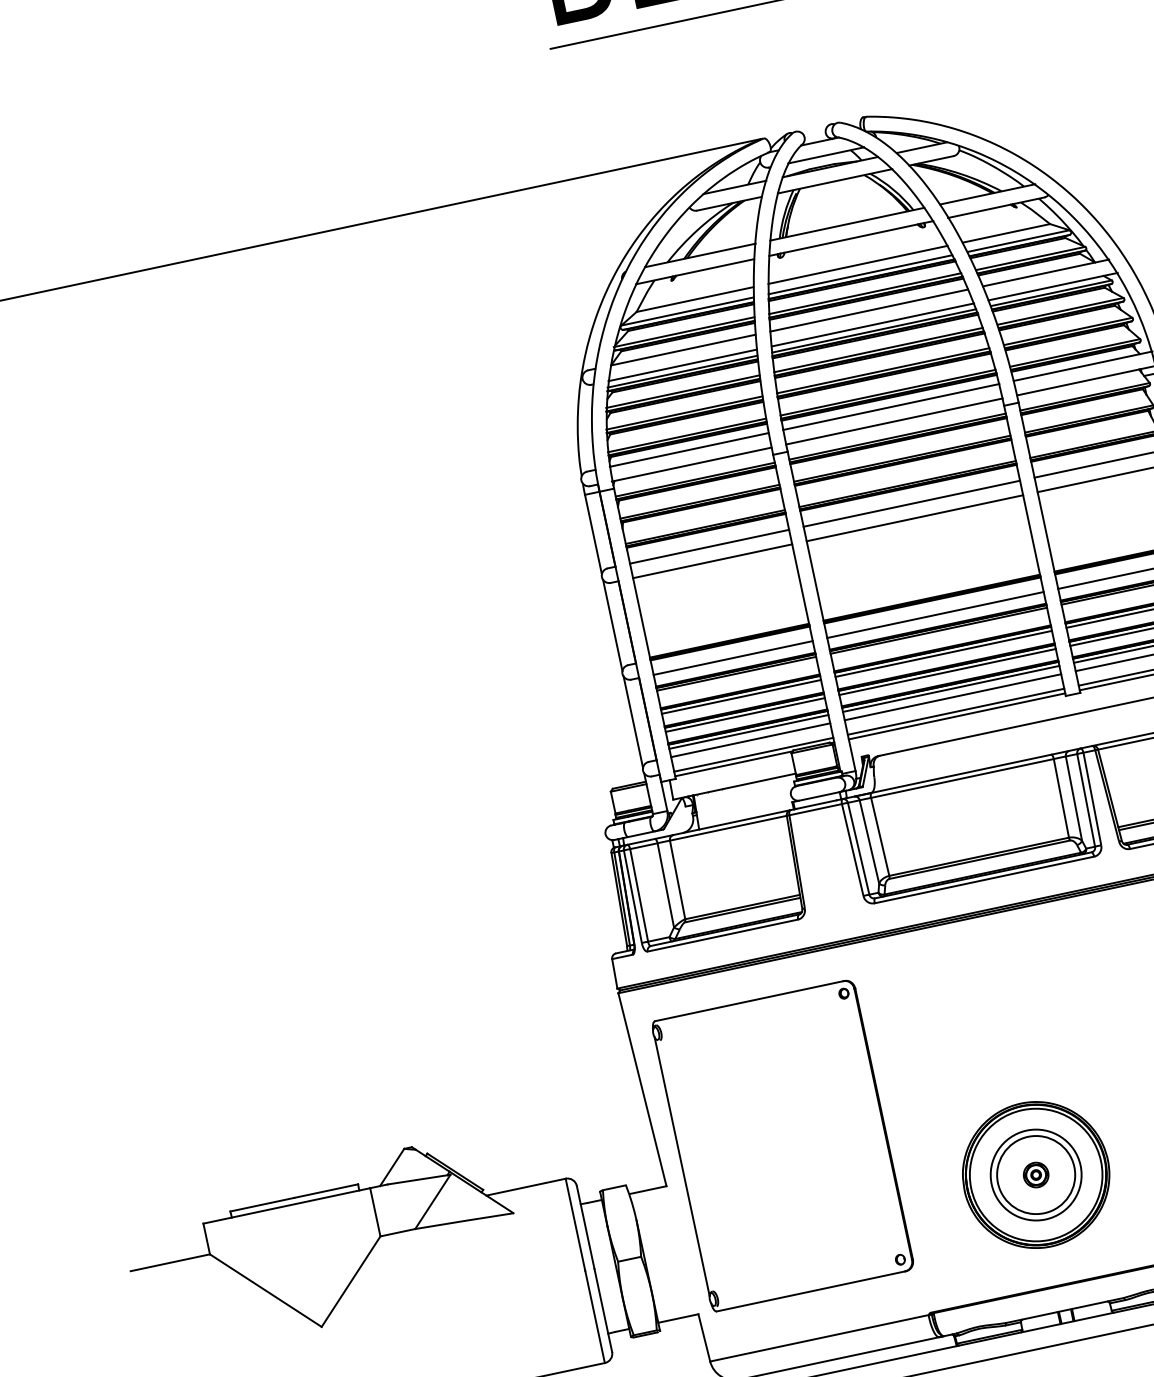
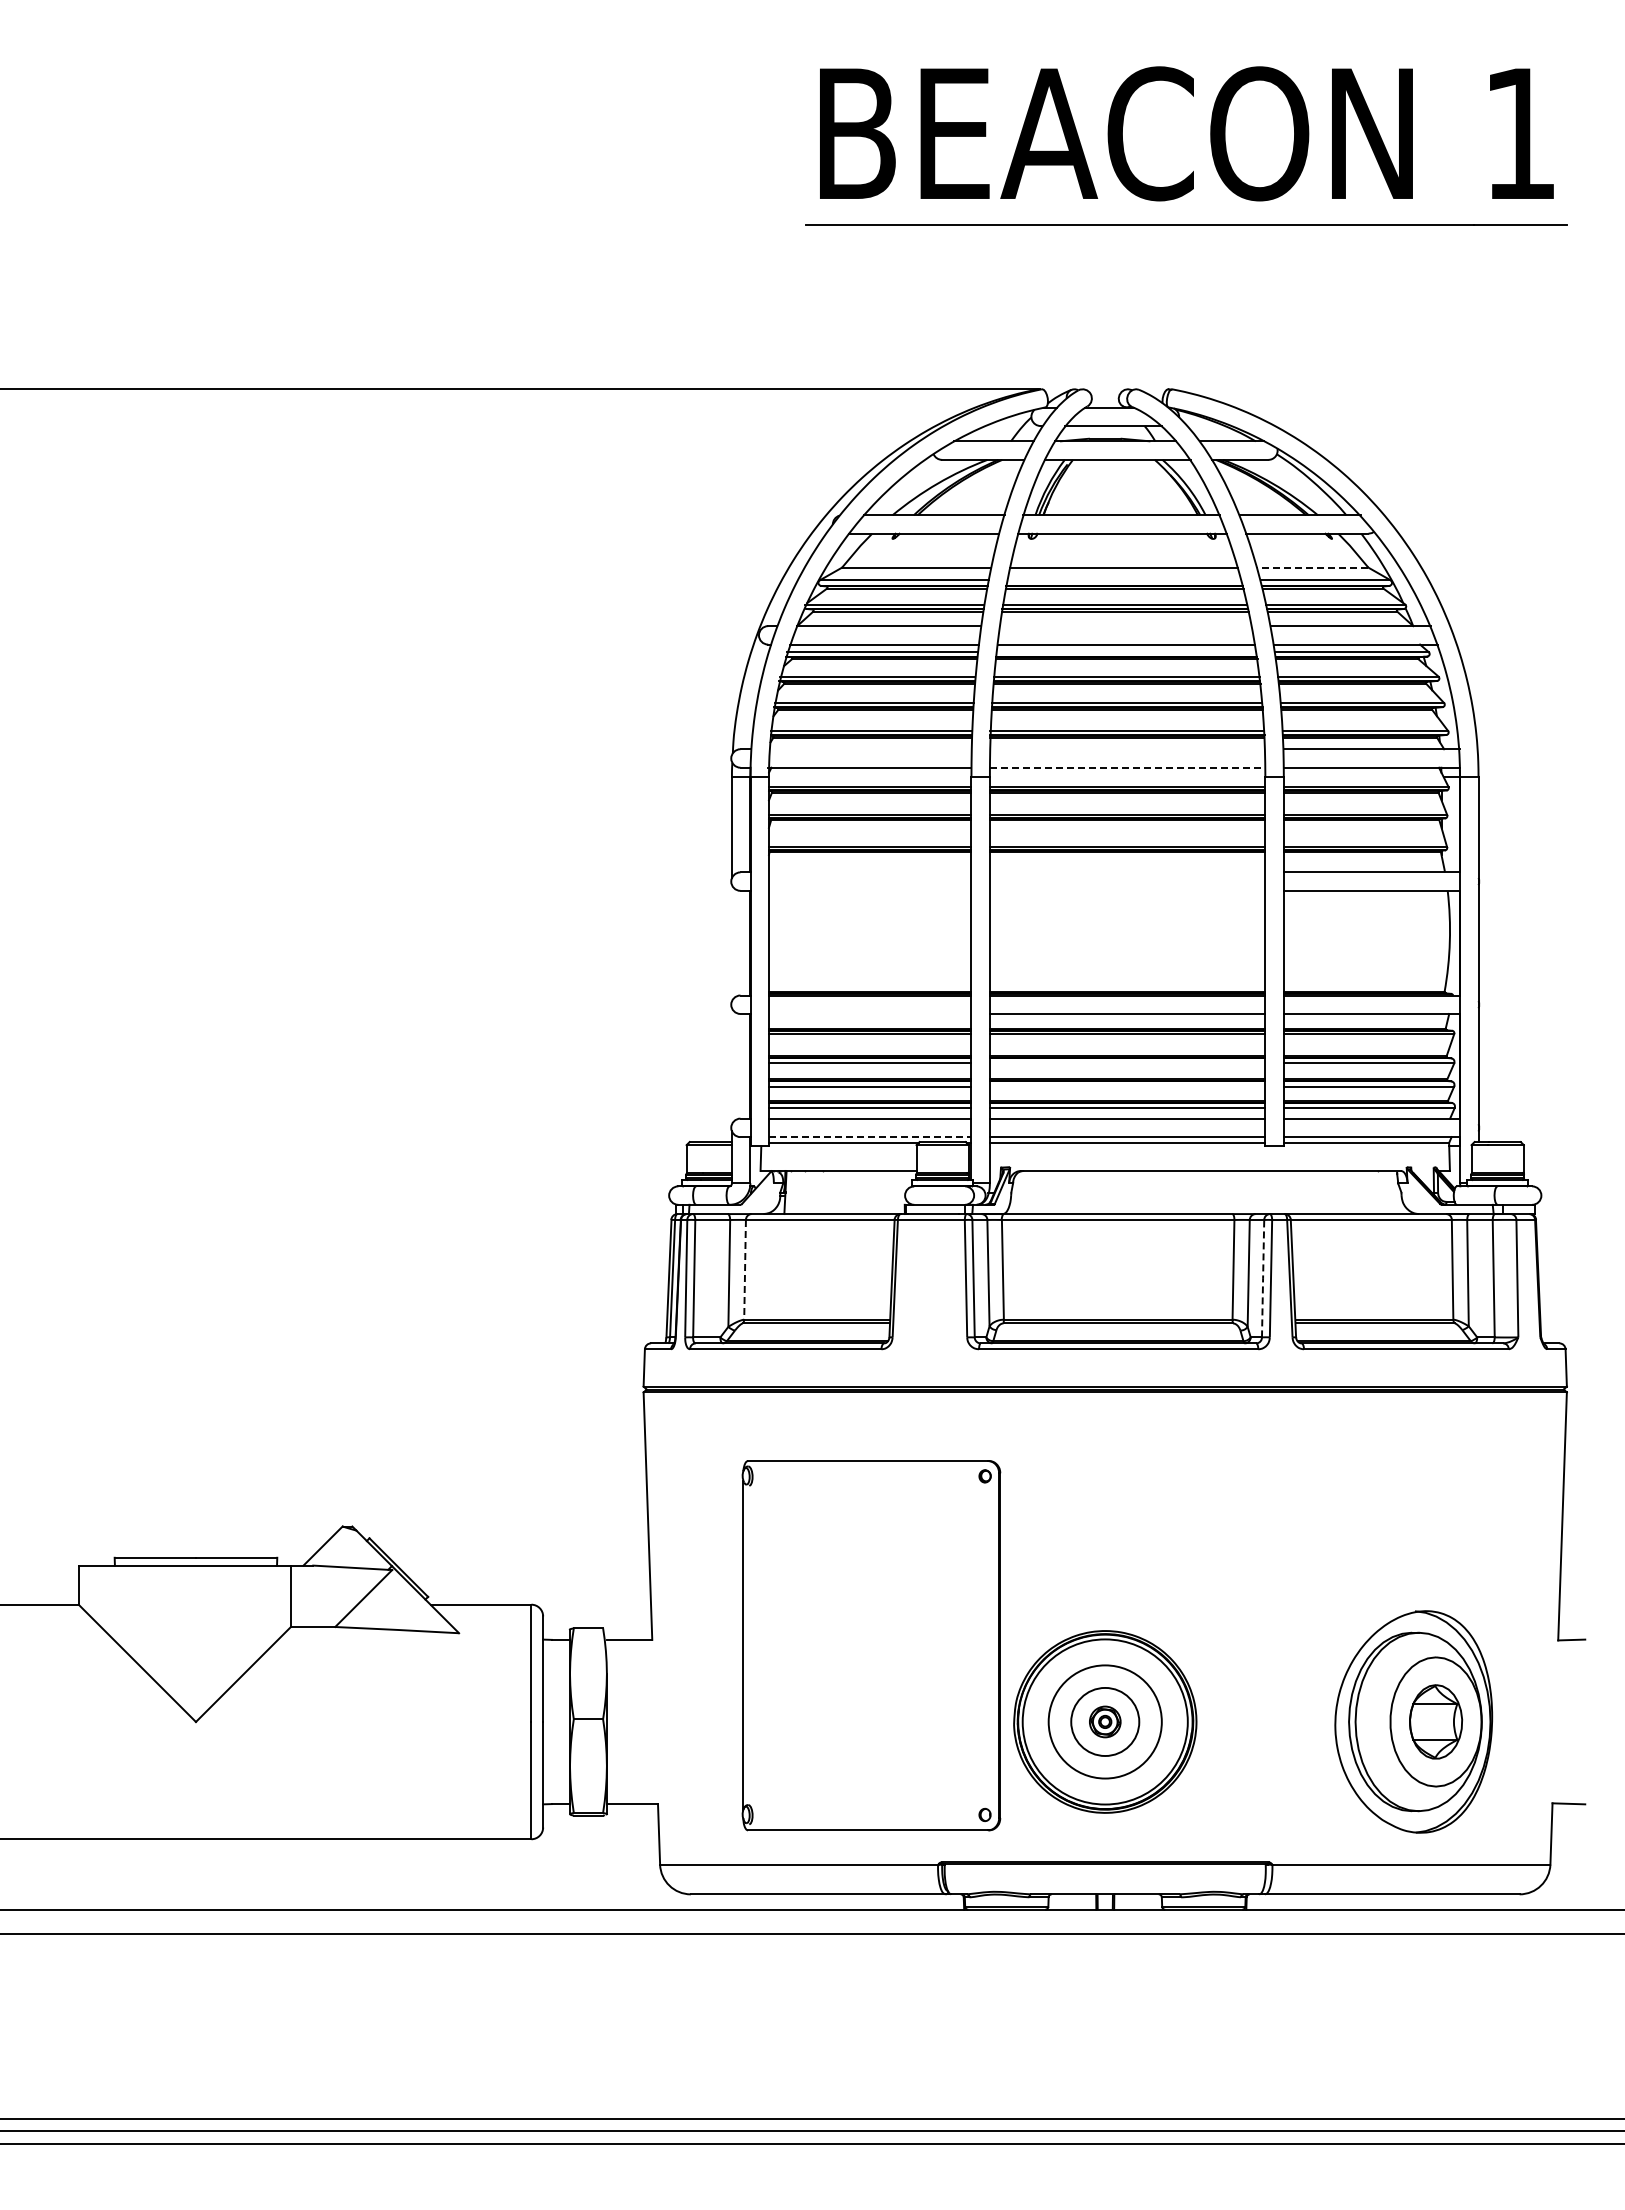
line: (1006, 233) -> (1312, 567), solid -> dashed
line: (860, 274) -> (1124, 580), removed
line: (869, 310) -> (1125, 626), removed
line: (874, 331) -> (1126, 652), removed
line: (891, 407) -> (1127, 749), removed
line: (894, 421) -> (1127, 767), solid -> dashed
line: (689, 450) -> (870, 749), removed
line: (911, 503) -> (1127, 872), removed
line: (914, 518) -> (1127, 890), removed
line: (709, 546) -> (869, 872), removed
line: (712, 561) -> (869, 890), removed
line: (612, 625) -> (731, 943), removed
line: (943, 653) -> (1127, 1063), removed
line: (732, 657) -> (869, 1013), removed
line: (947, 672) -> (1127, 1086), removed
line: (633, 722) -> (731, 1066), removed
line: (754, 755) -> (870, 1137), solid -> dashed
line: (1086, 800) -> (1263, 1278), solid -> dashed
line: (677, 879) -> (745, 1269), solid -> dashed
part: (782, 1145) -> (871, 1645), moved
circle: (1035, 1174) -> (1104, 1721), size x0.7

